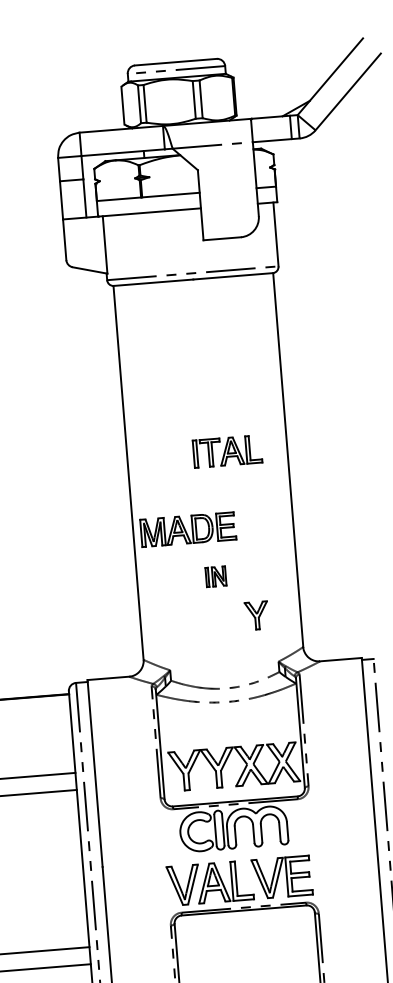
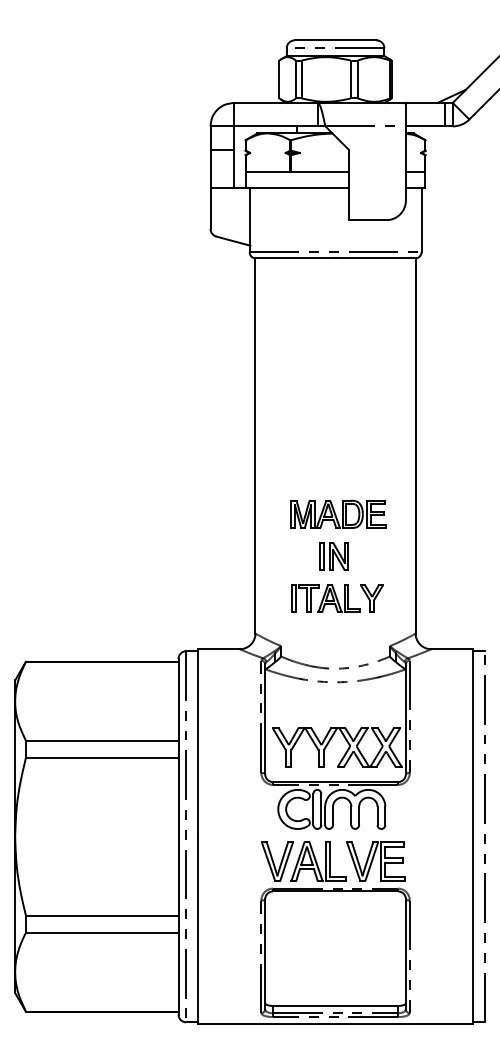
part: (227, 451) -> (325, 598), moved
part: (188, 528) -> (338, 513), moved
part: (215, 576) -> (333, 556), size x1.43

